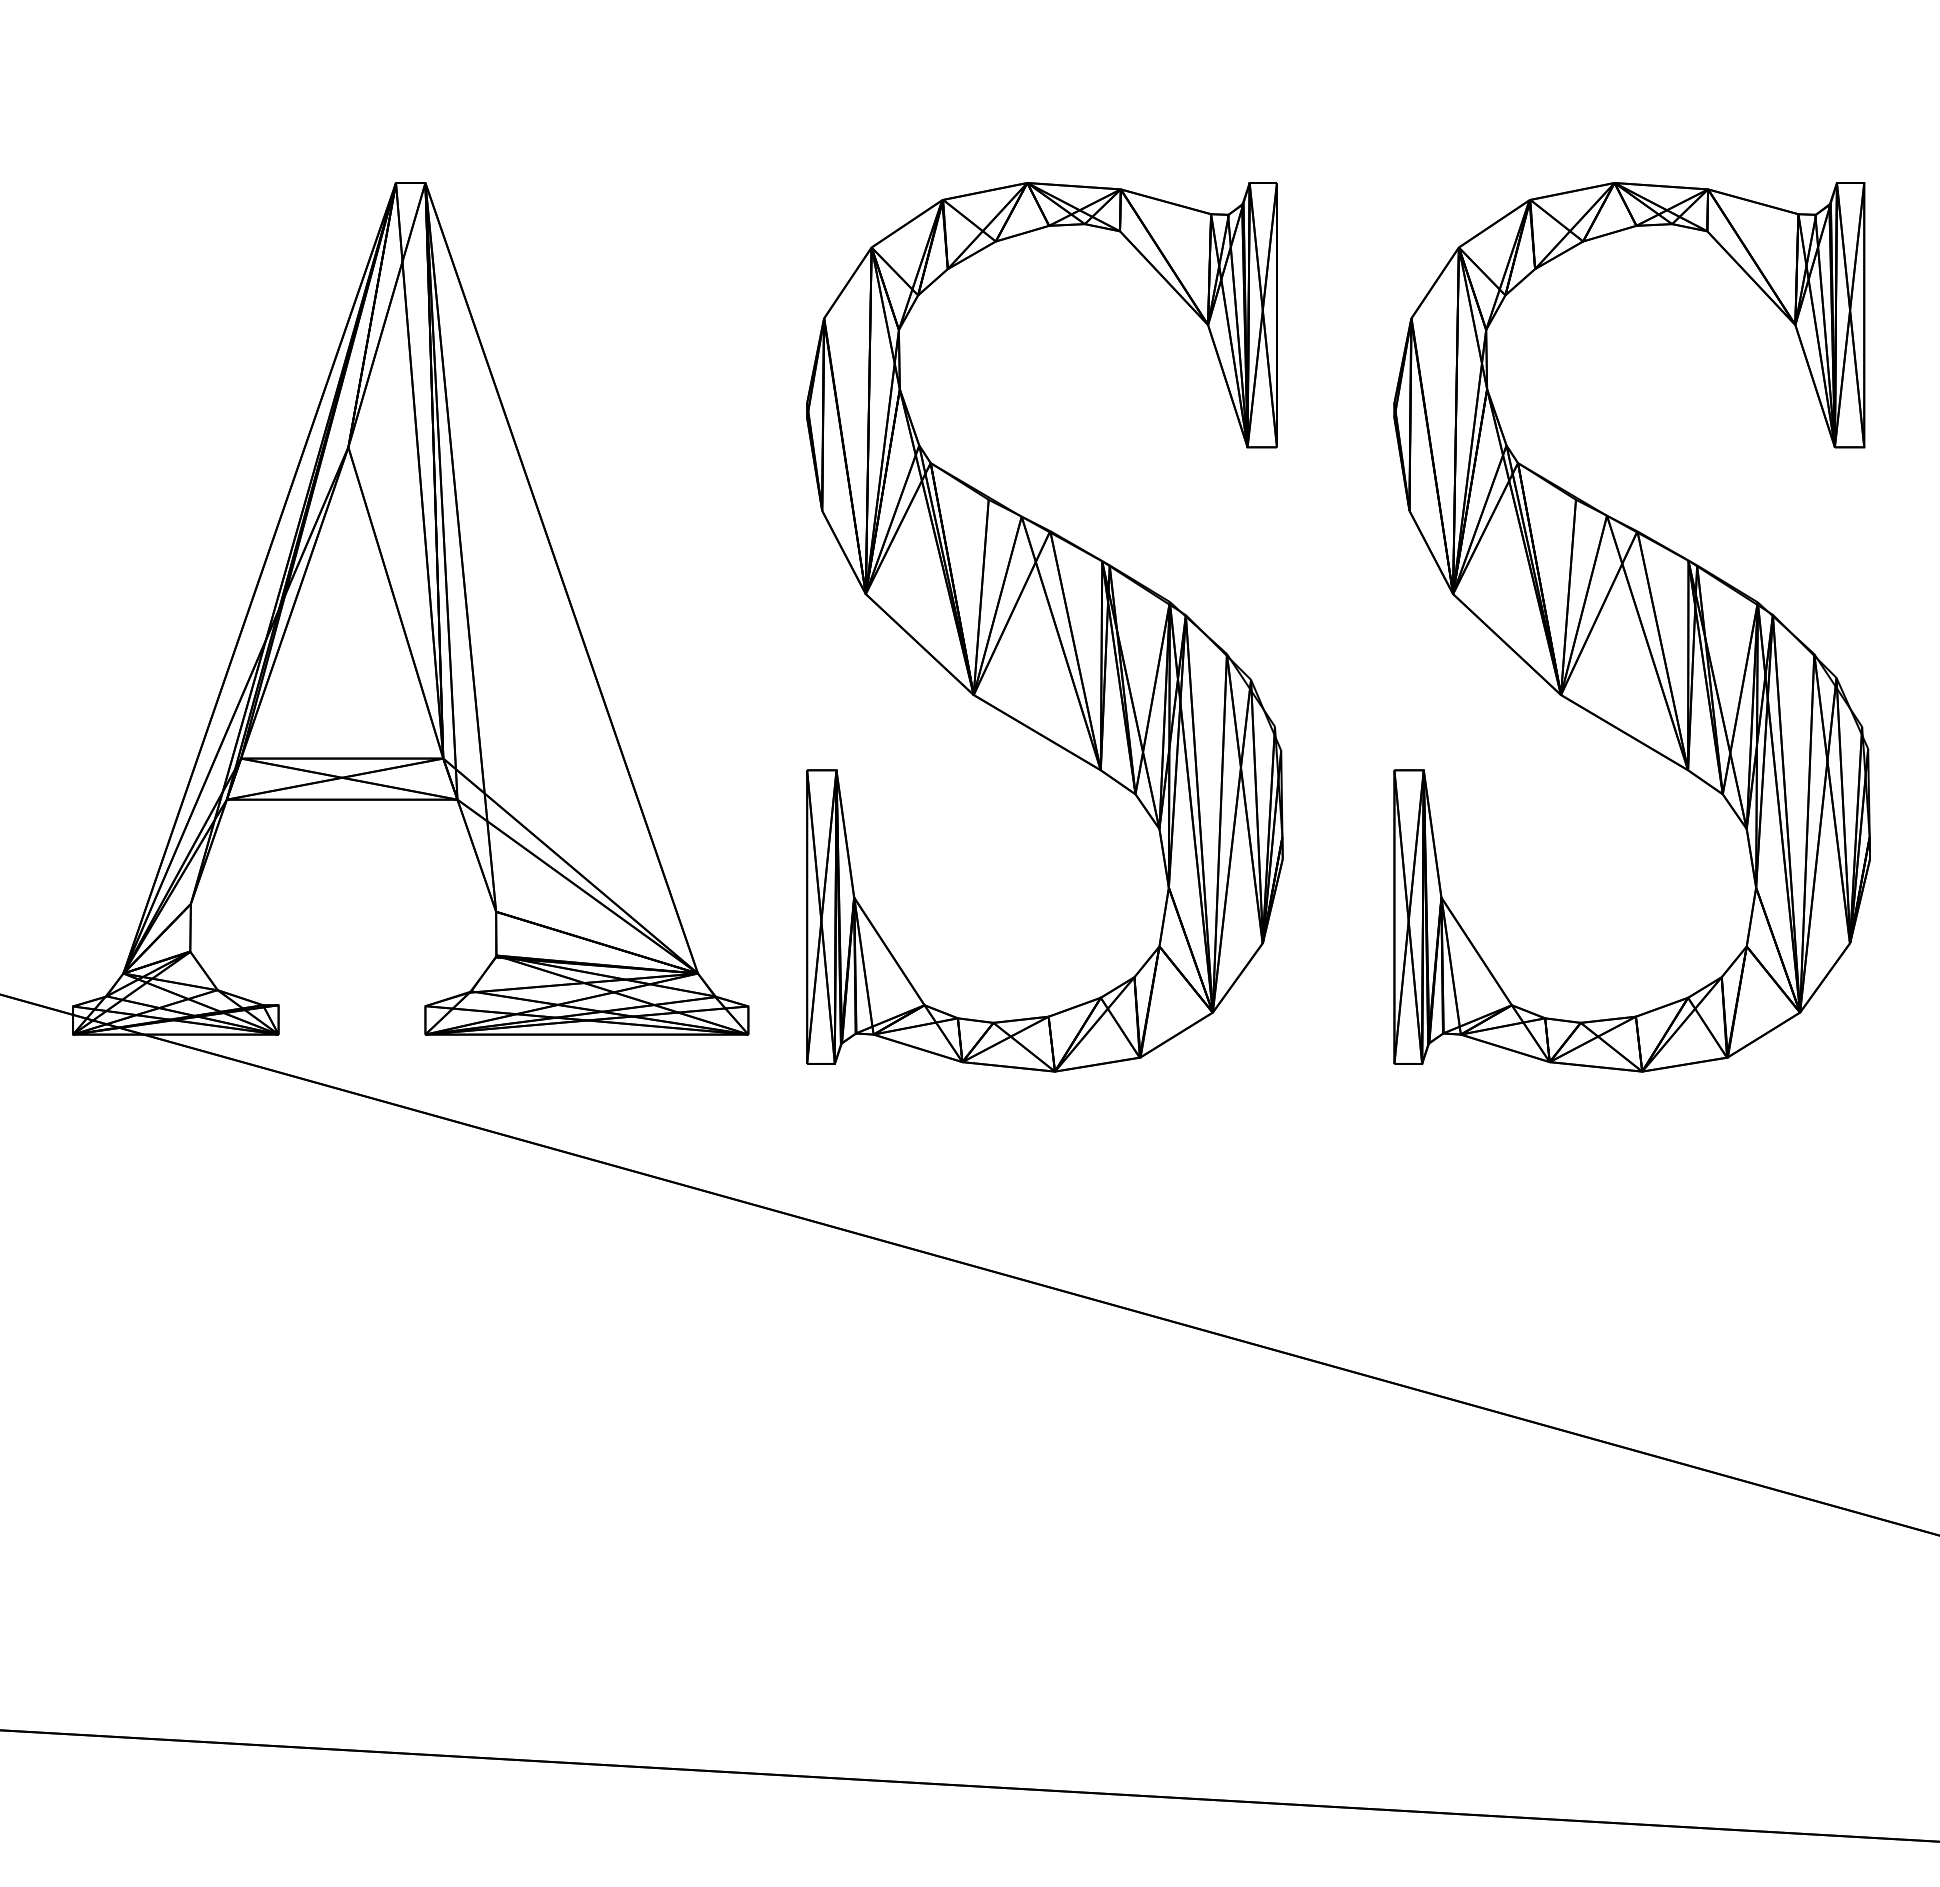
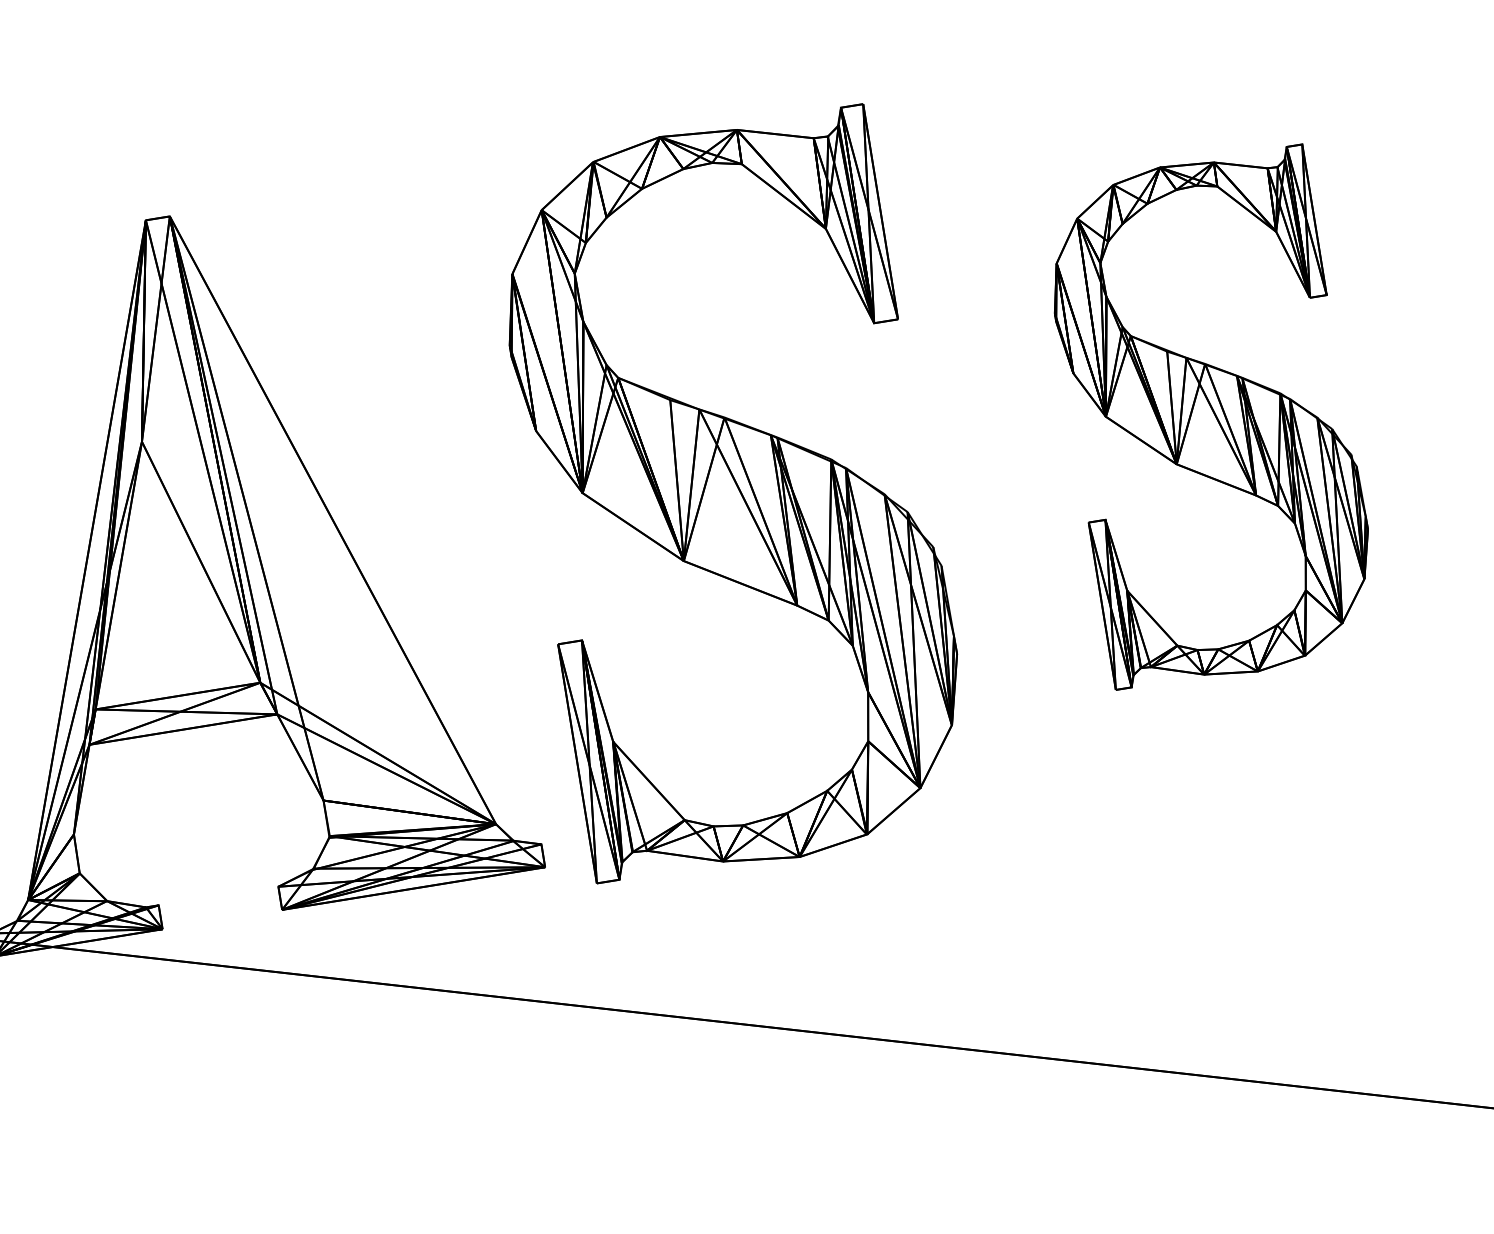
part: (1631, 627) -> (1210, 419), size x0.7

